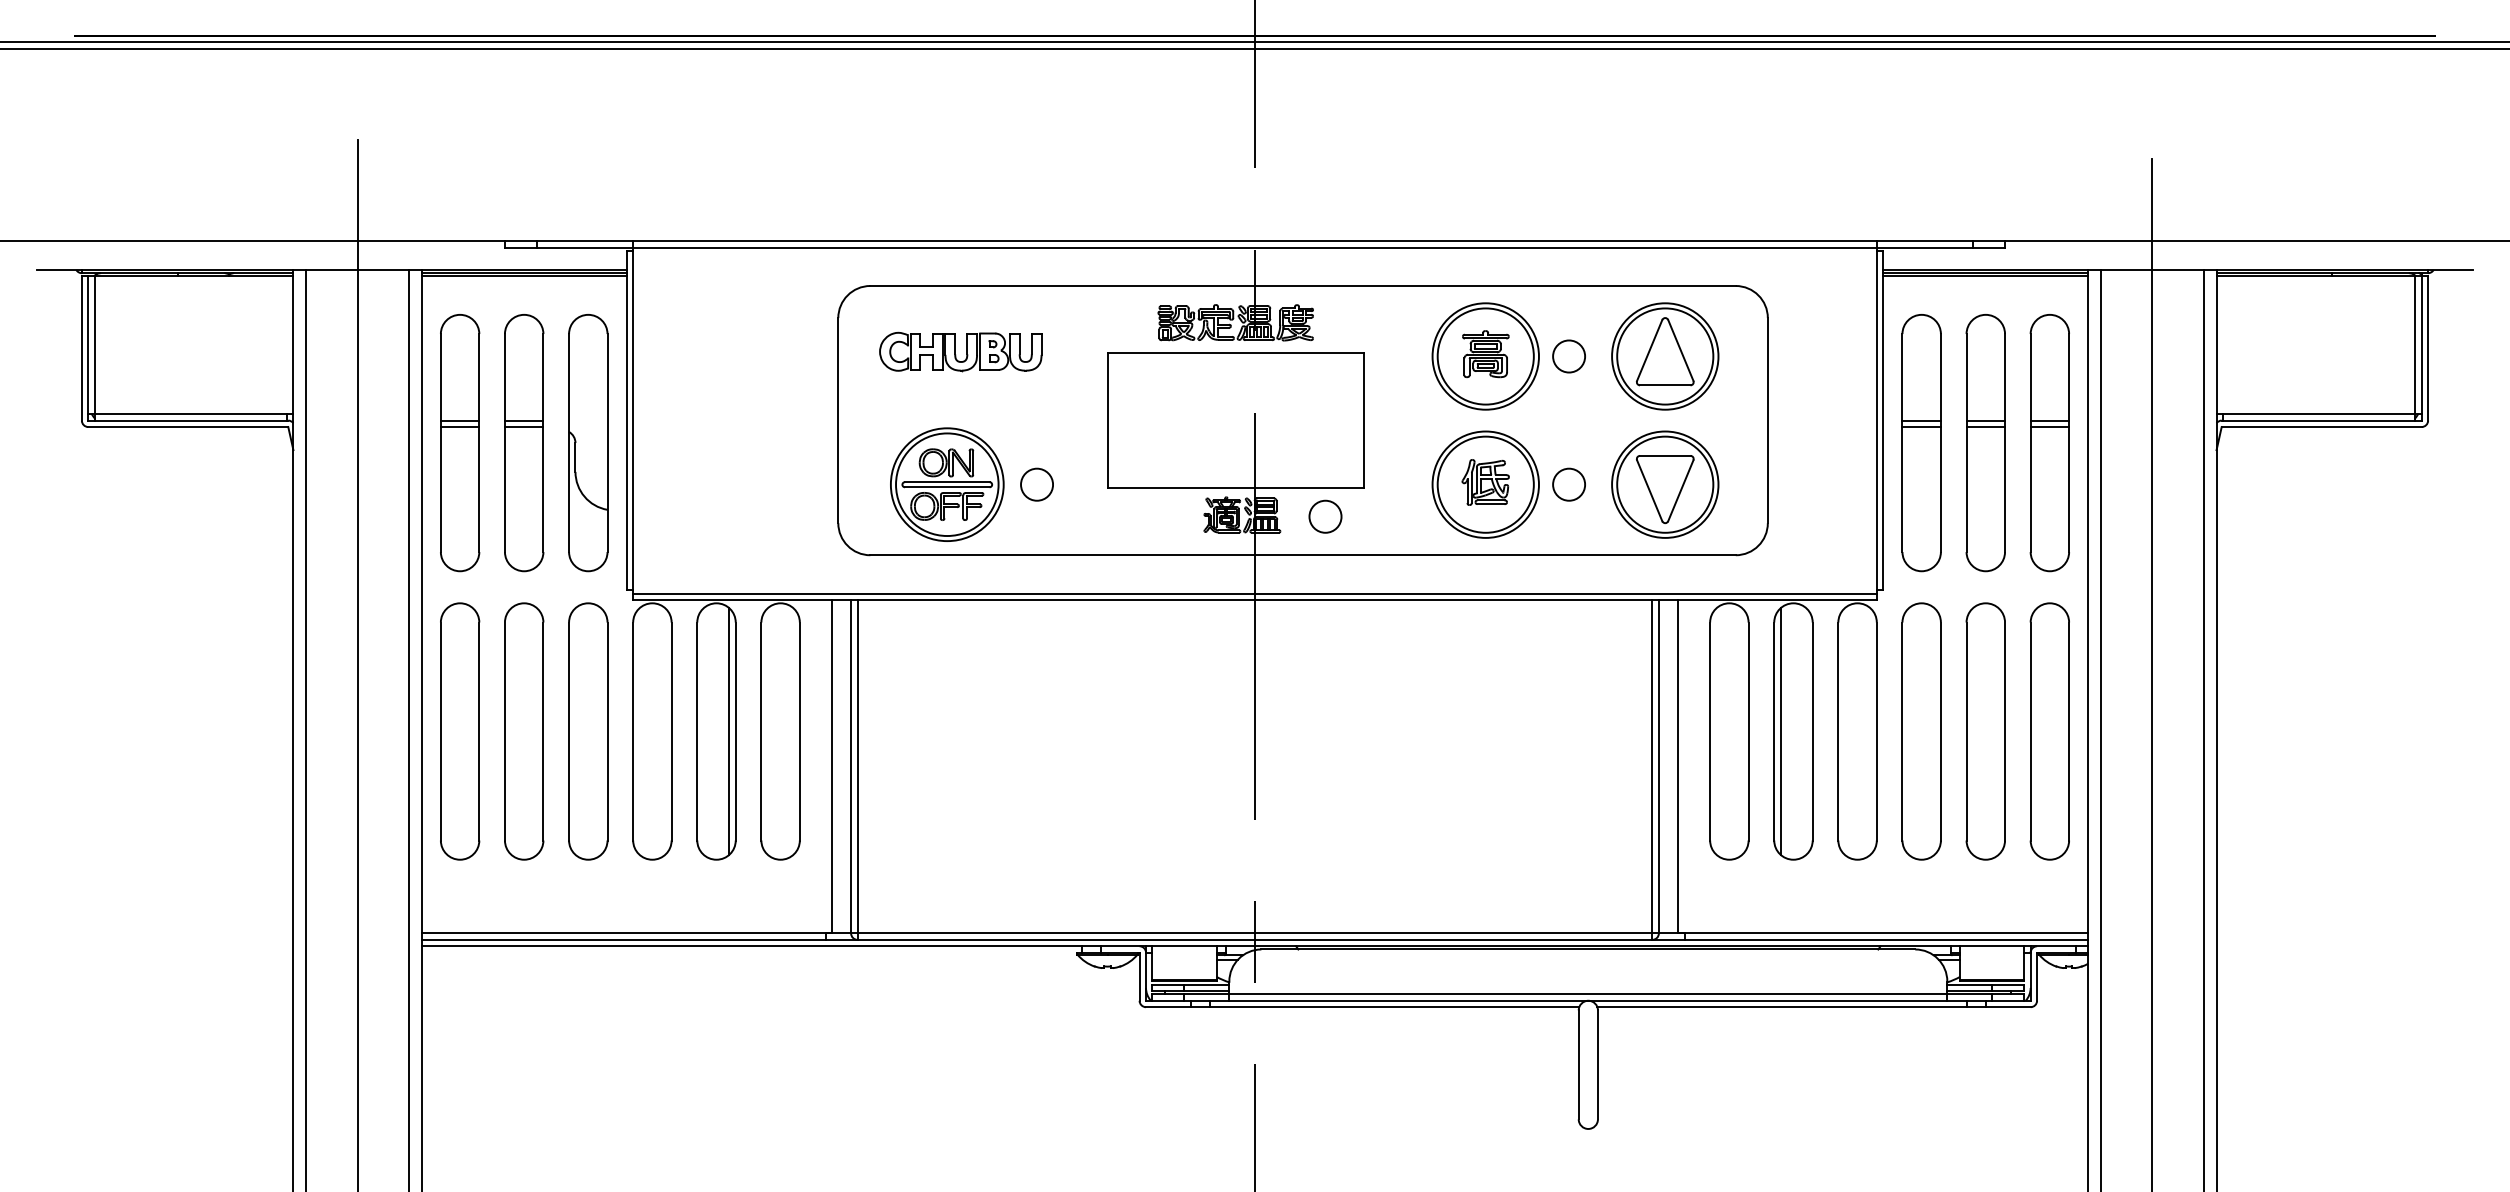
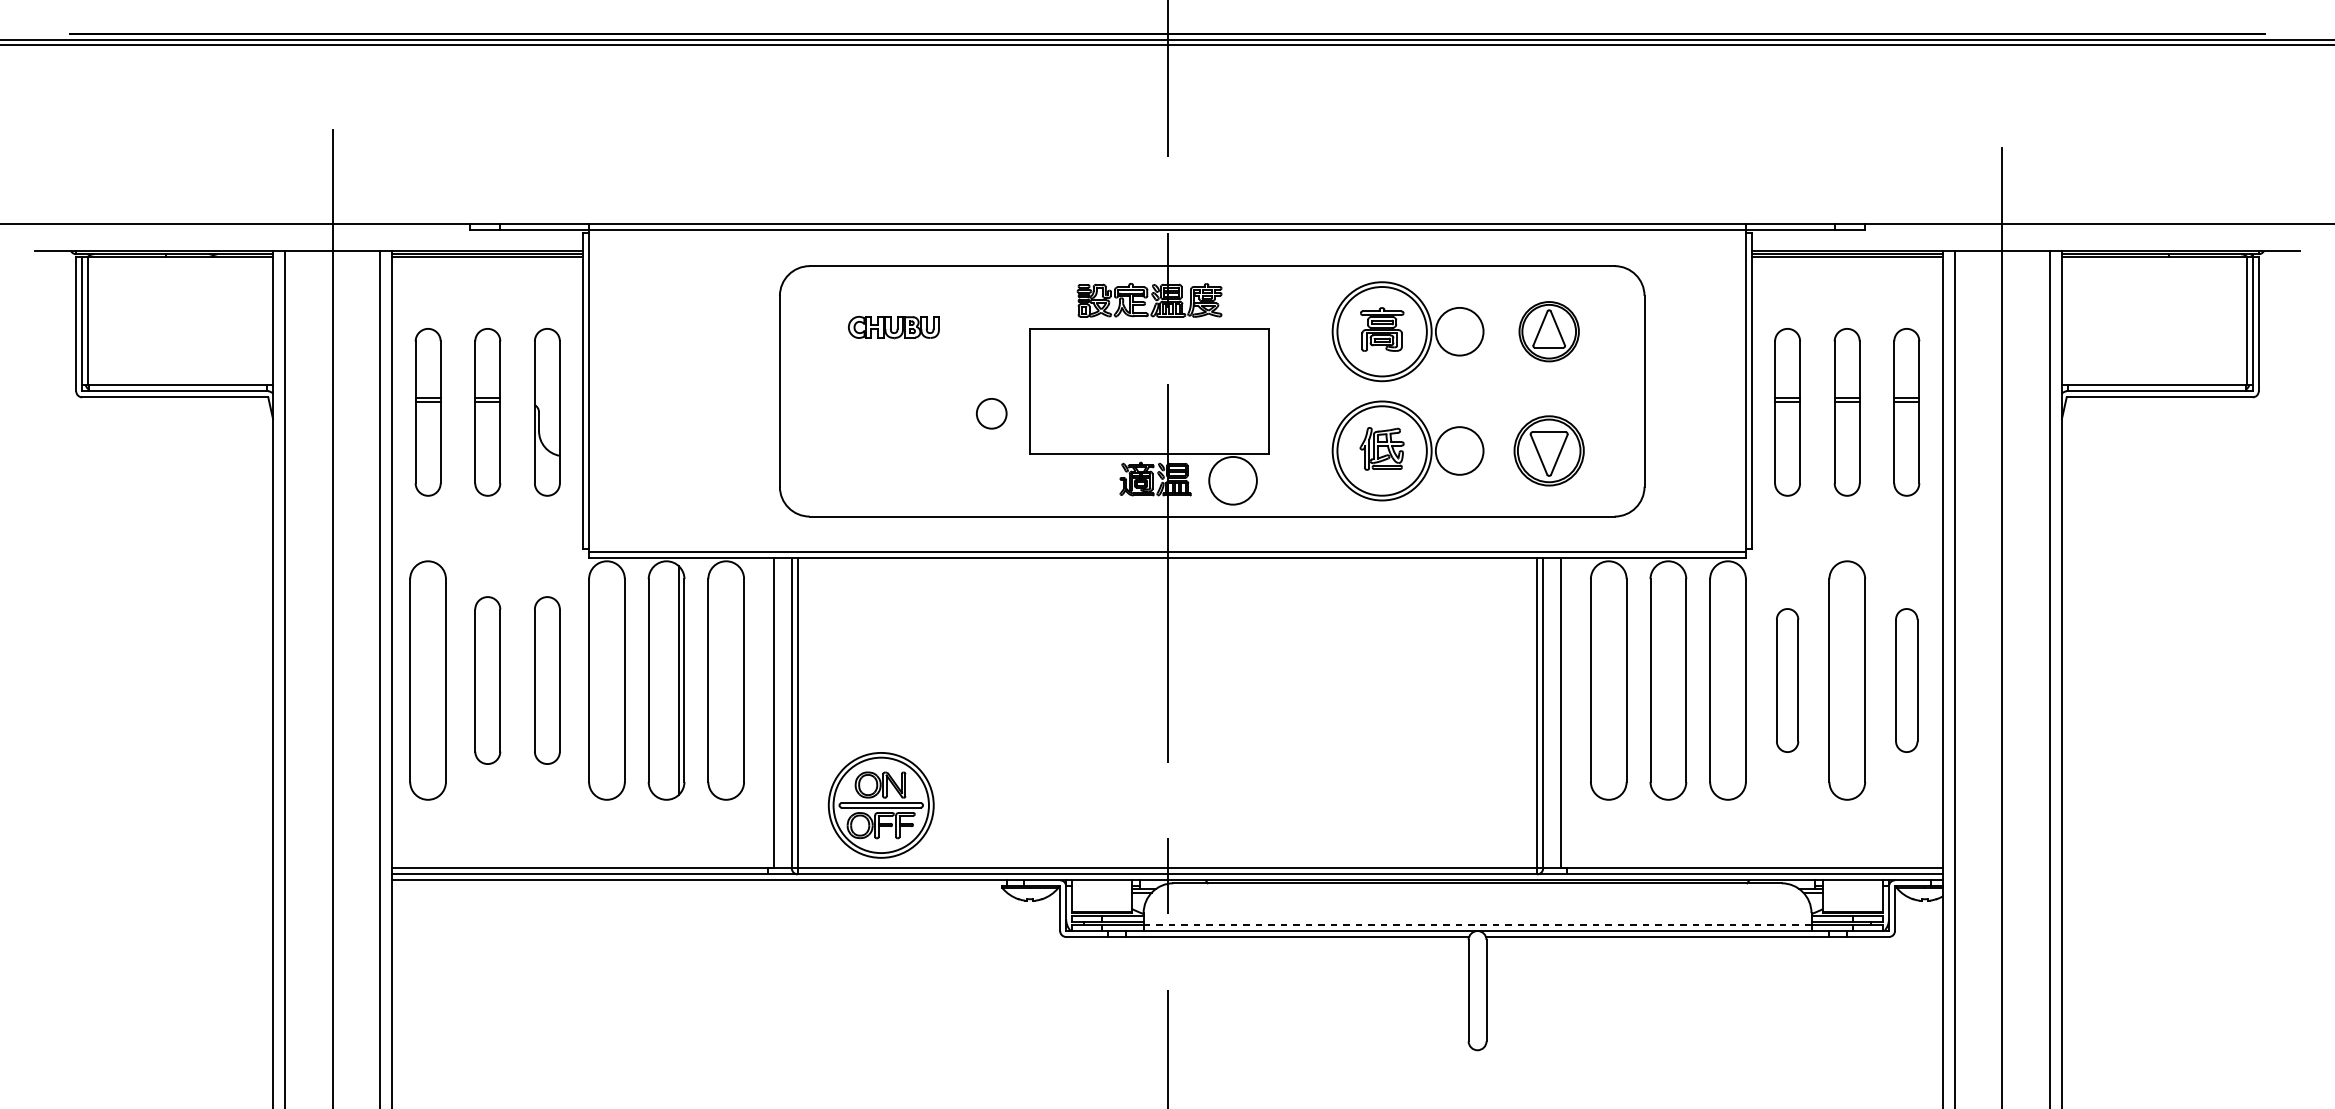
part: (960, 351) -> (893, 327), size x0.6
circle: (1569, 356) -> (1460, 331), size x1.6
part: (1665, 356) -> (1549, 331), size x0.6
part: (460, 443) -> (428, 412), size x0.7
part: (524, 443) -> (487, 412), size x0.7
part: (588, 443) -> (547, 412), size x0.7
part: (1921, 443) -> (1787, 412), size x0.7
part: (1985, 443) -> (1847, 412), size x0.7
part: (2049, 443) -> (1906, 412), size x0.7
part: (947, 484) -> (881, 805), moved
circle: (1036, 484) -> (991, 413), moved
circle: (1569, 484) -> (1460, 450), size x1.6
part: (1665, 484) -> (1549, 450), size x0.7
circle: (1325, 516) -> (1233, 480), size x1.6
part: (524, 731) -> (487, 680), size x0.7
part: (588, 731) -> (547, 680), size x0.7
line: (1780, 731) -> (1656, 680), removed
part: (1921, 731) -> (1787, 680), size x0.6
part: (2049, 731) -> (1906, 680), size x0.6
line: (1588, 994) -> (1477, 925), solid -> dashed

